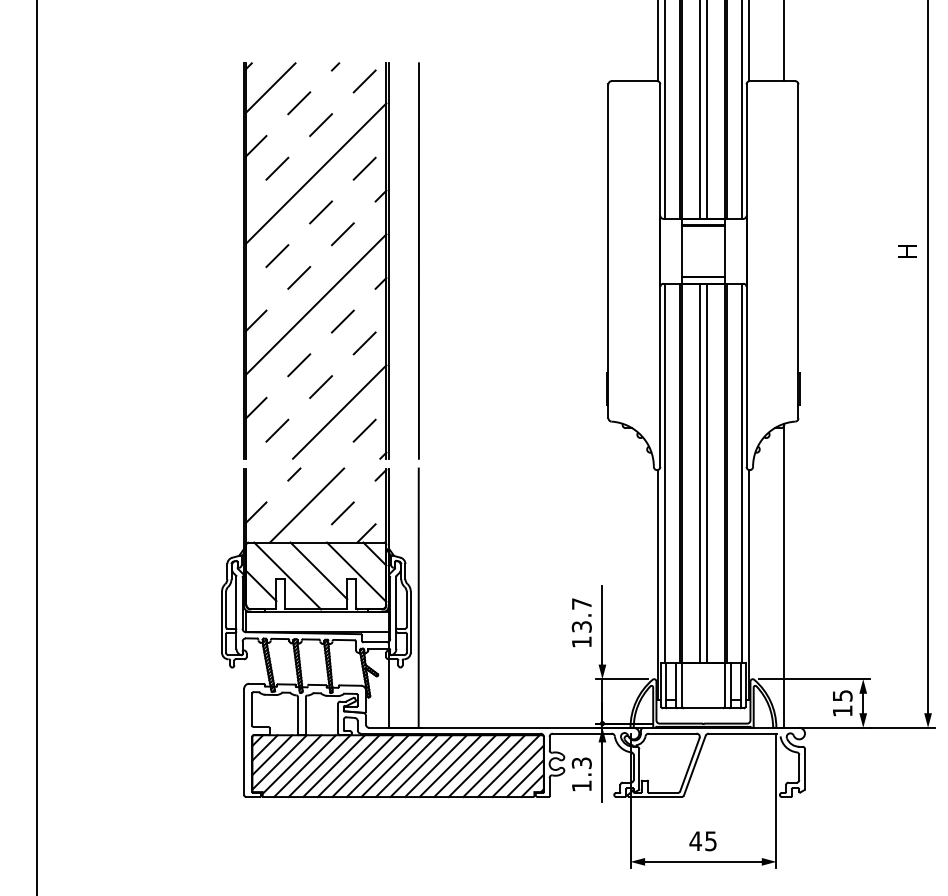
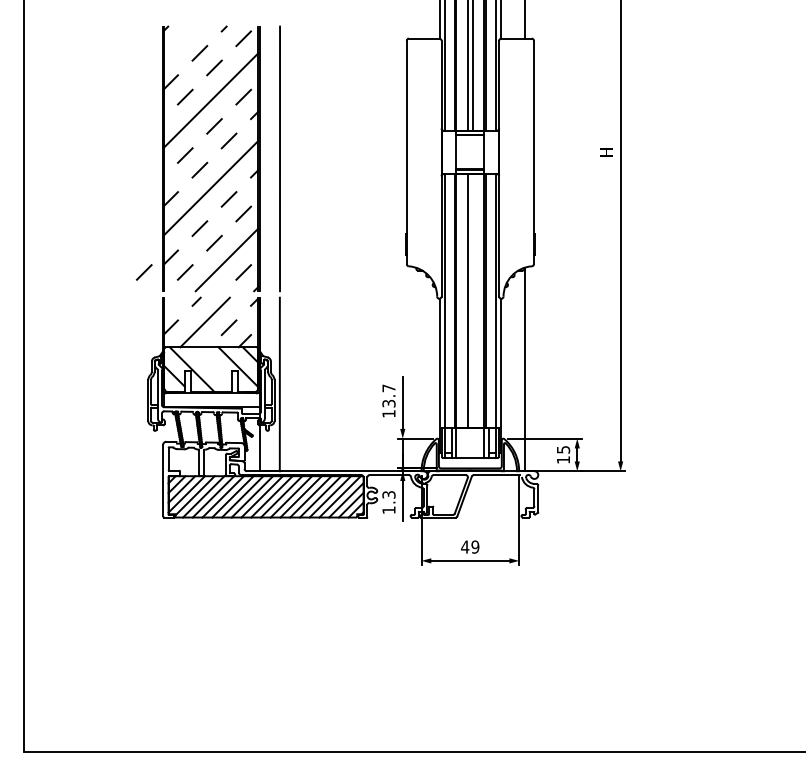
line: (270, 87) -> (180, 42), removed
line: (214, 430) -> (143, 272), added
line: (706, 472) -> (472, 300), removed
line: (319, 571) -> (213, 366), removed
text: (711, 840) -> (475, 546), 45 -> 49

